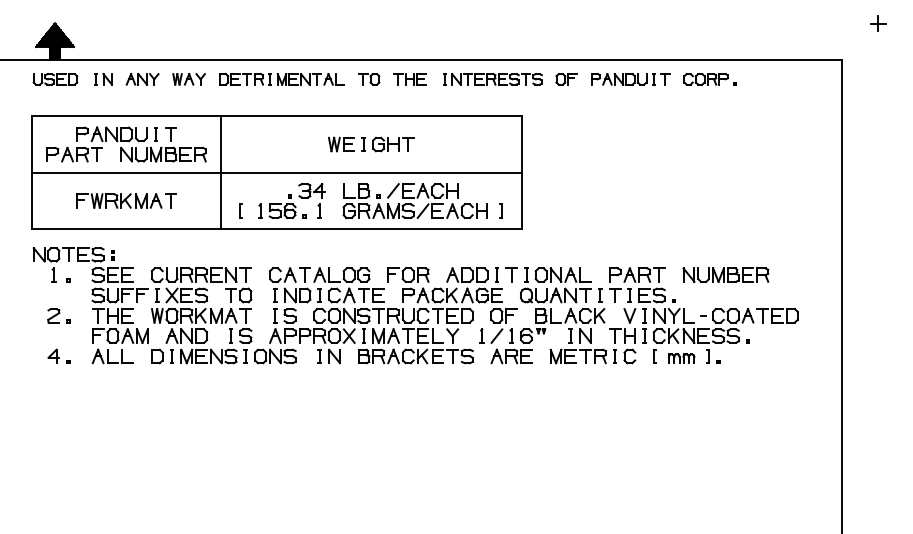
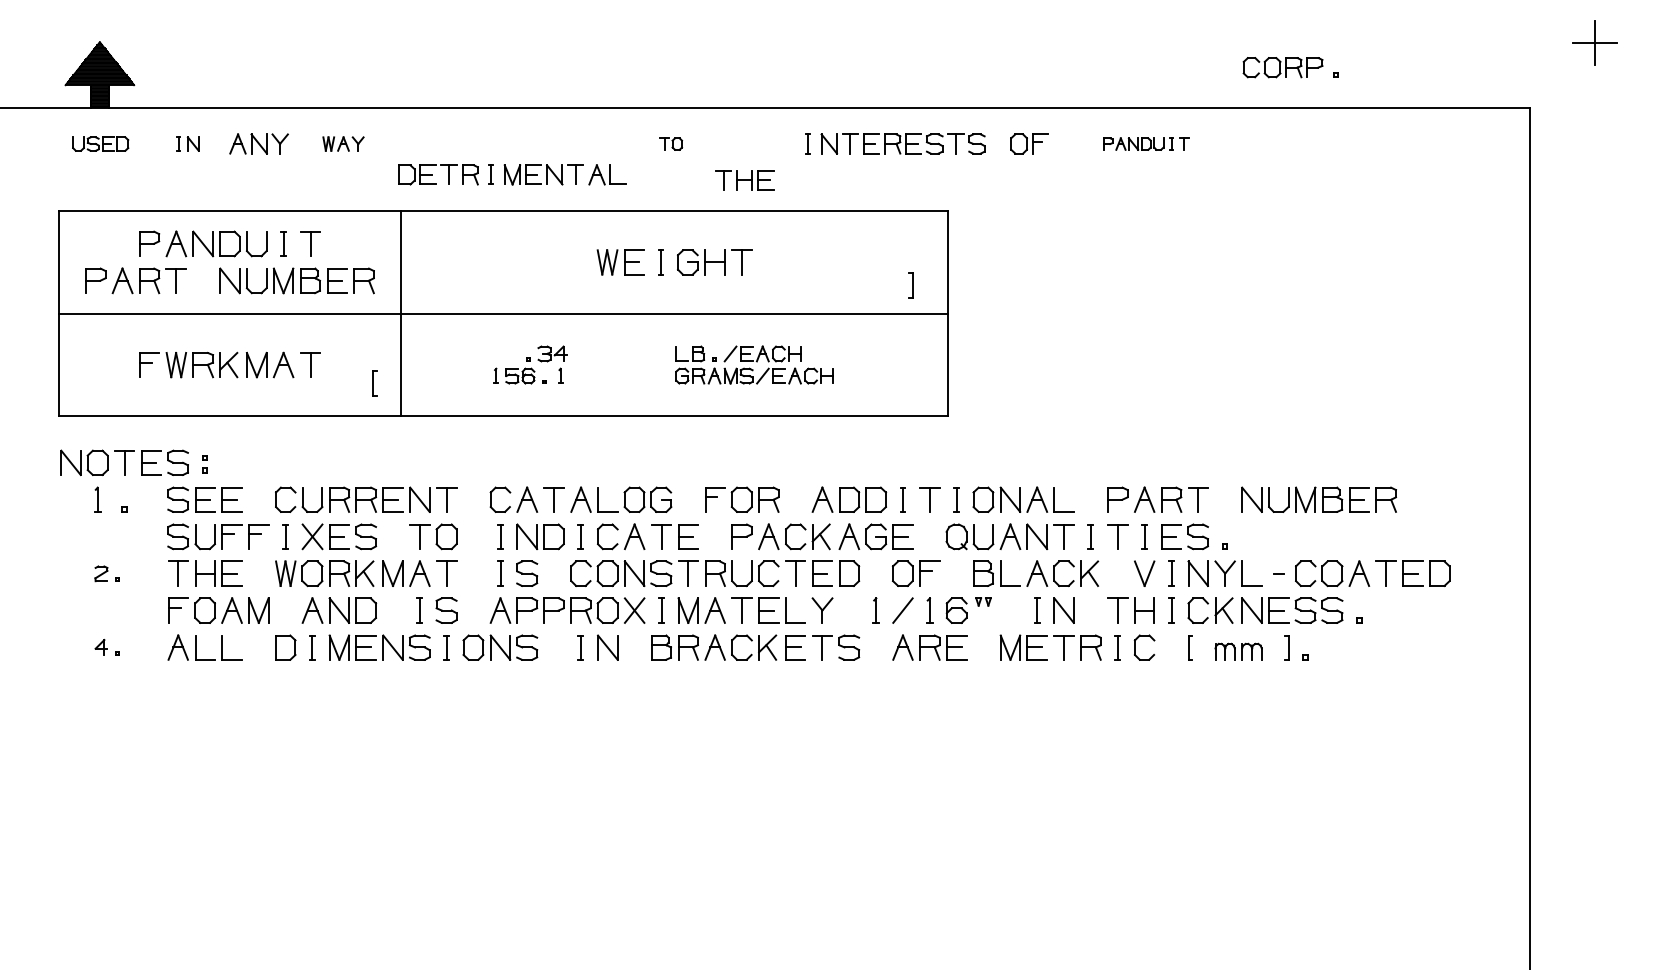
part: (878, 23) -> (1596, 42), size x1.6
part: (55, 79) -> (100, 144), size x0.7
part: (103, 79) -> (187, 144), size x0.7
part: (188, 79) -> (342, 144), size x0.7
part: (281, 79) -> (511, 175), moved
part: (369, 79) -> (671, 144), size x0.6
part: (409, 79) -> (744, 180), moved
part: (630, 79) -> (1145, 144), size x0.6
part: (709, 79) -> (1289, 67), moved
part: (291, 200) -> (529, 364), size x0.6
part: (414, 200) -> (753, 364), size x0.6
line: (240, 210) -> (373, 382), moved
line: (501, 210) -> (911, 284), moved
part: (58, 315) -> (106, 573), size x0.6
part: (58, 355) -> (106, 645), size x0.6

